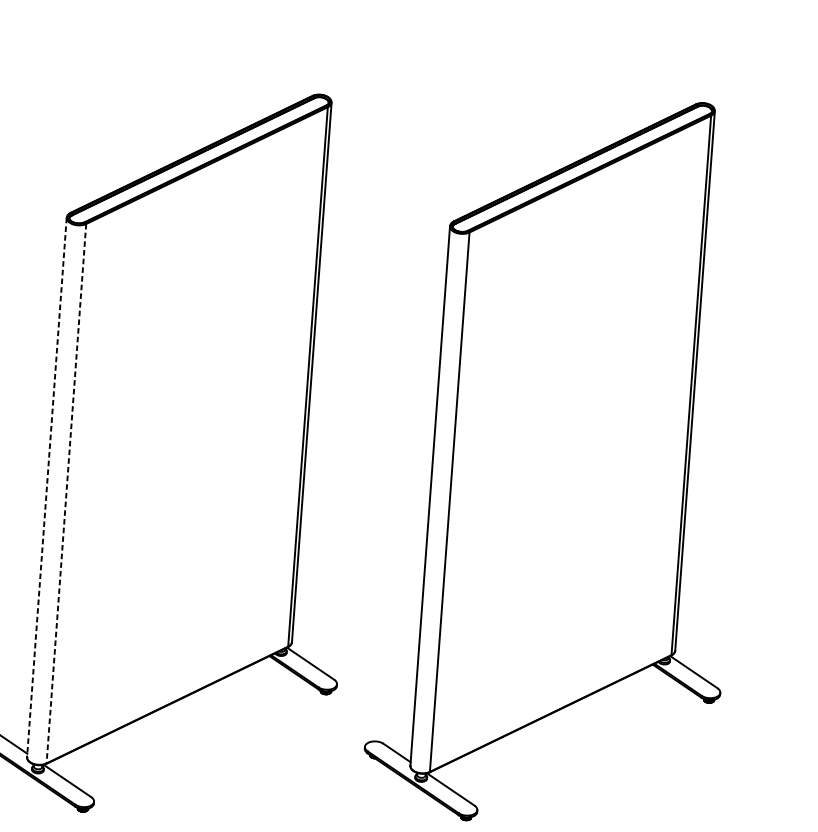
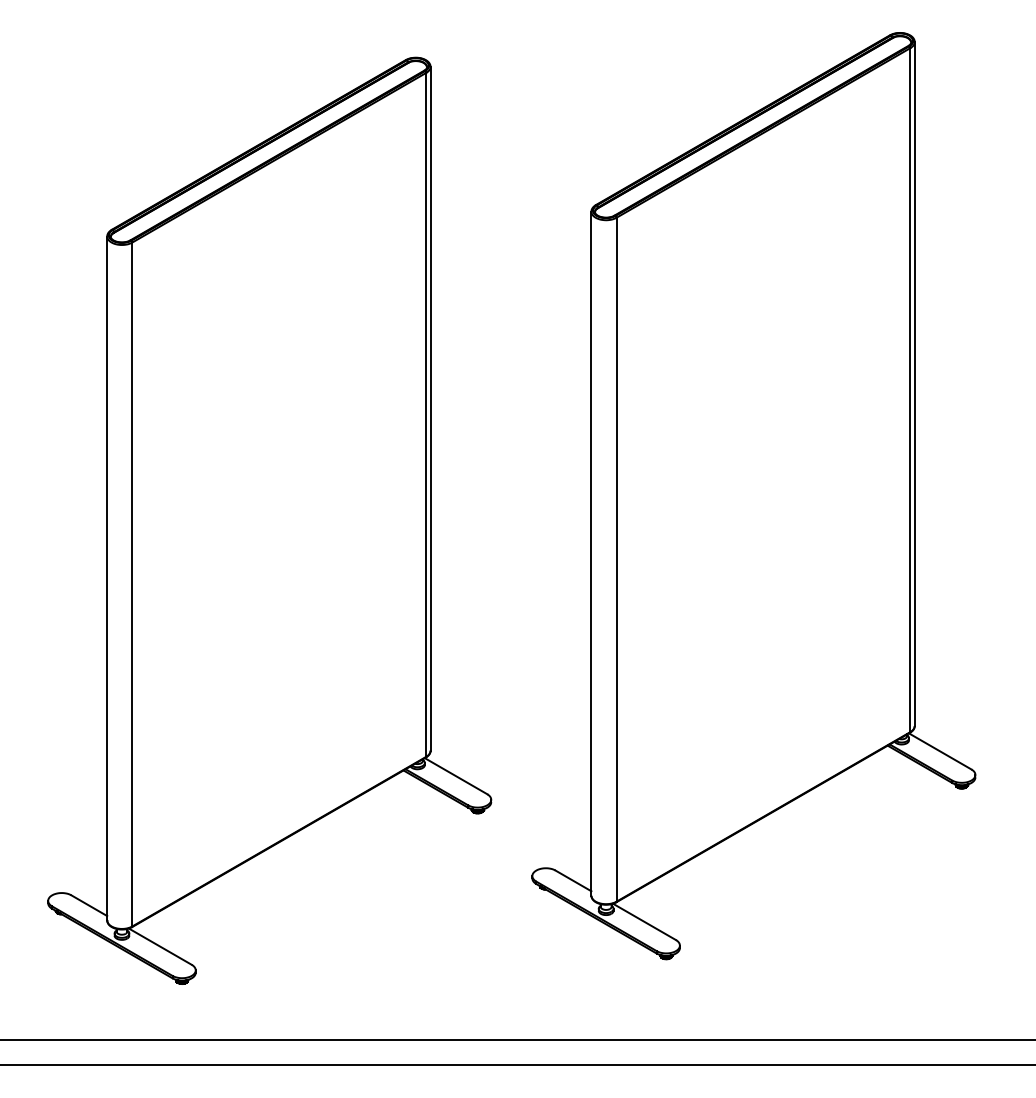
line: (47, 487) -> (107, 578), dashed -> solid
line: (66, 493) -> (132, 584), dashed -> solid

